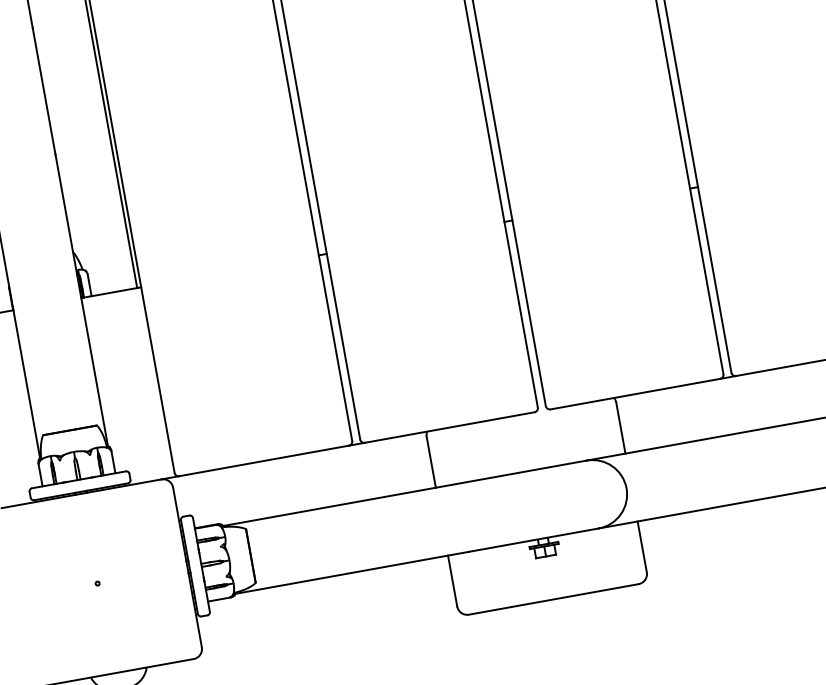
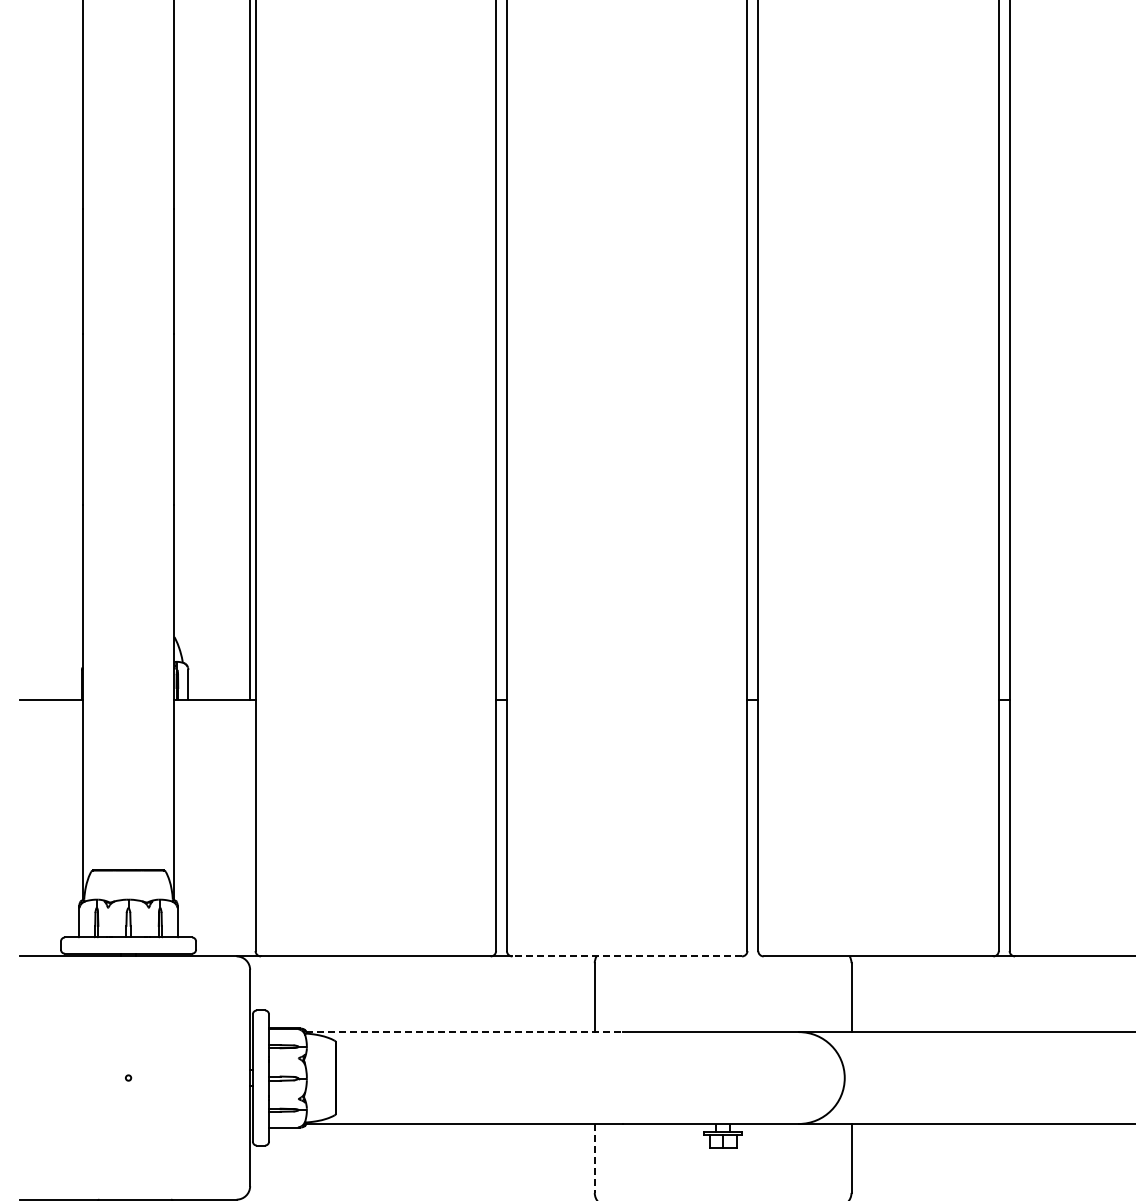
line: (449, 427) -> (627, 956), solid -> dashed
line: (340, 505) -> (465, 1032), solid -> dashed
line: (452, 581) -> (594, 1158), solid -> dashed

